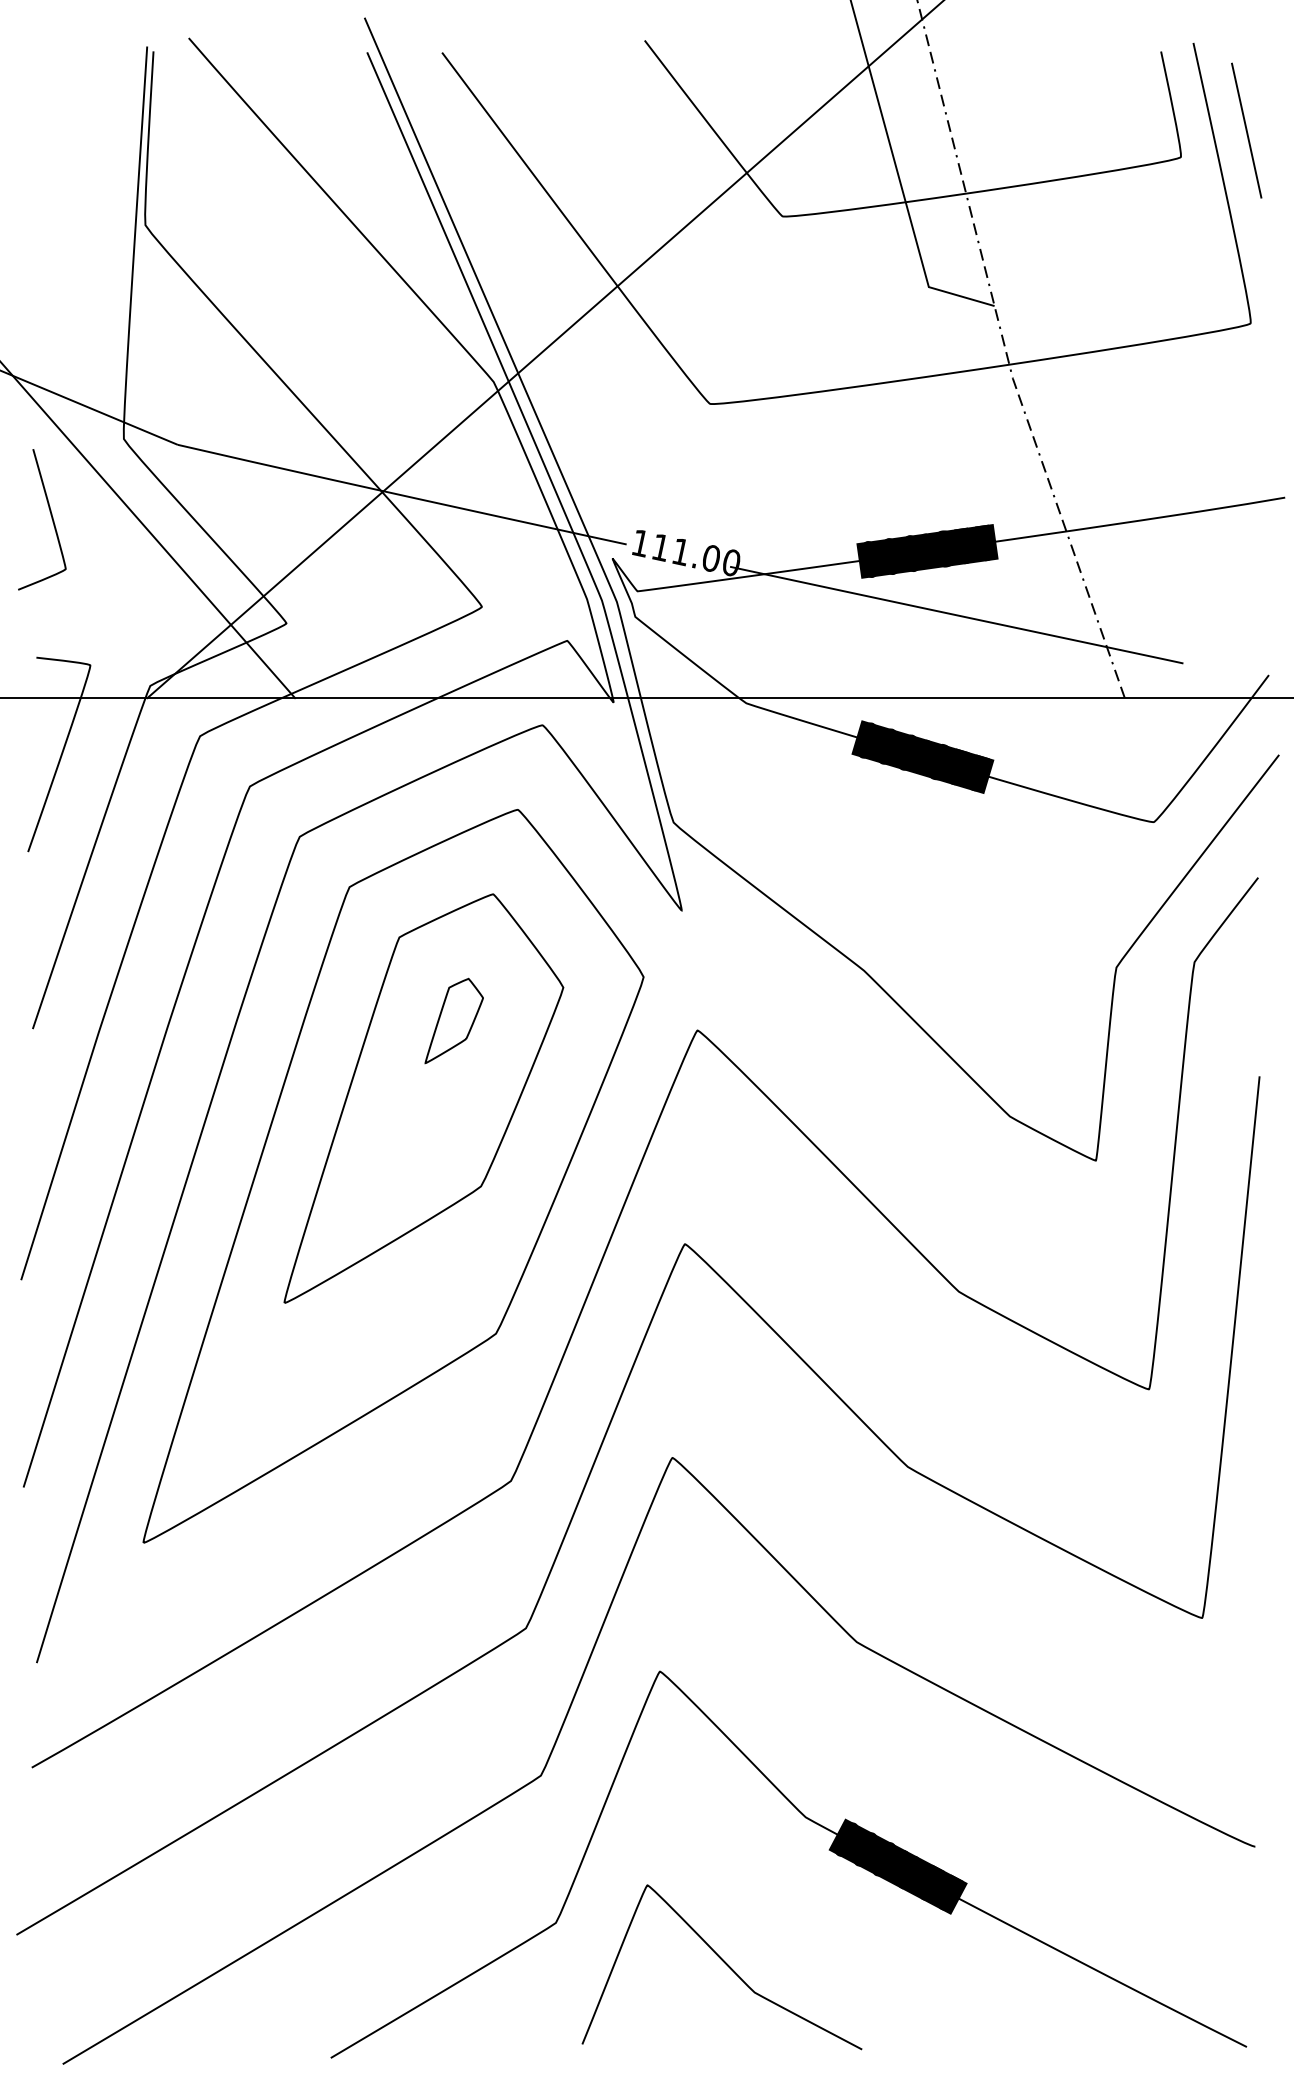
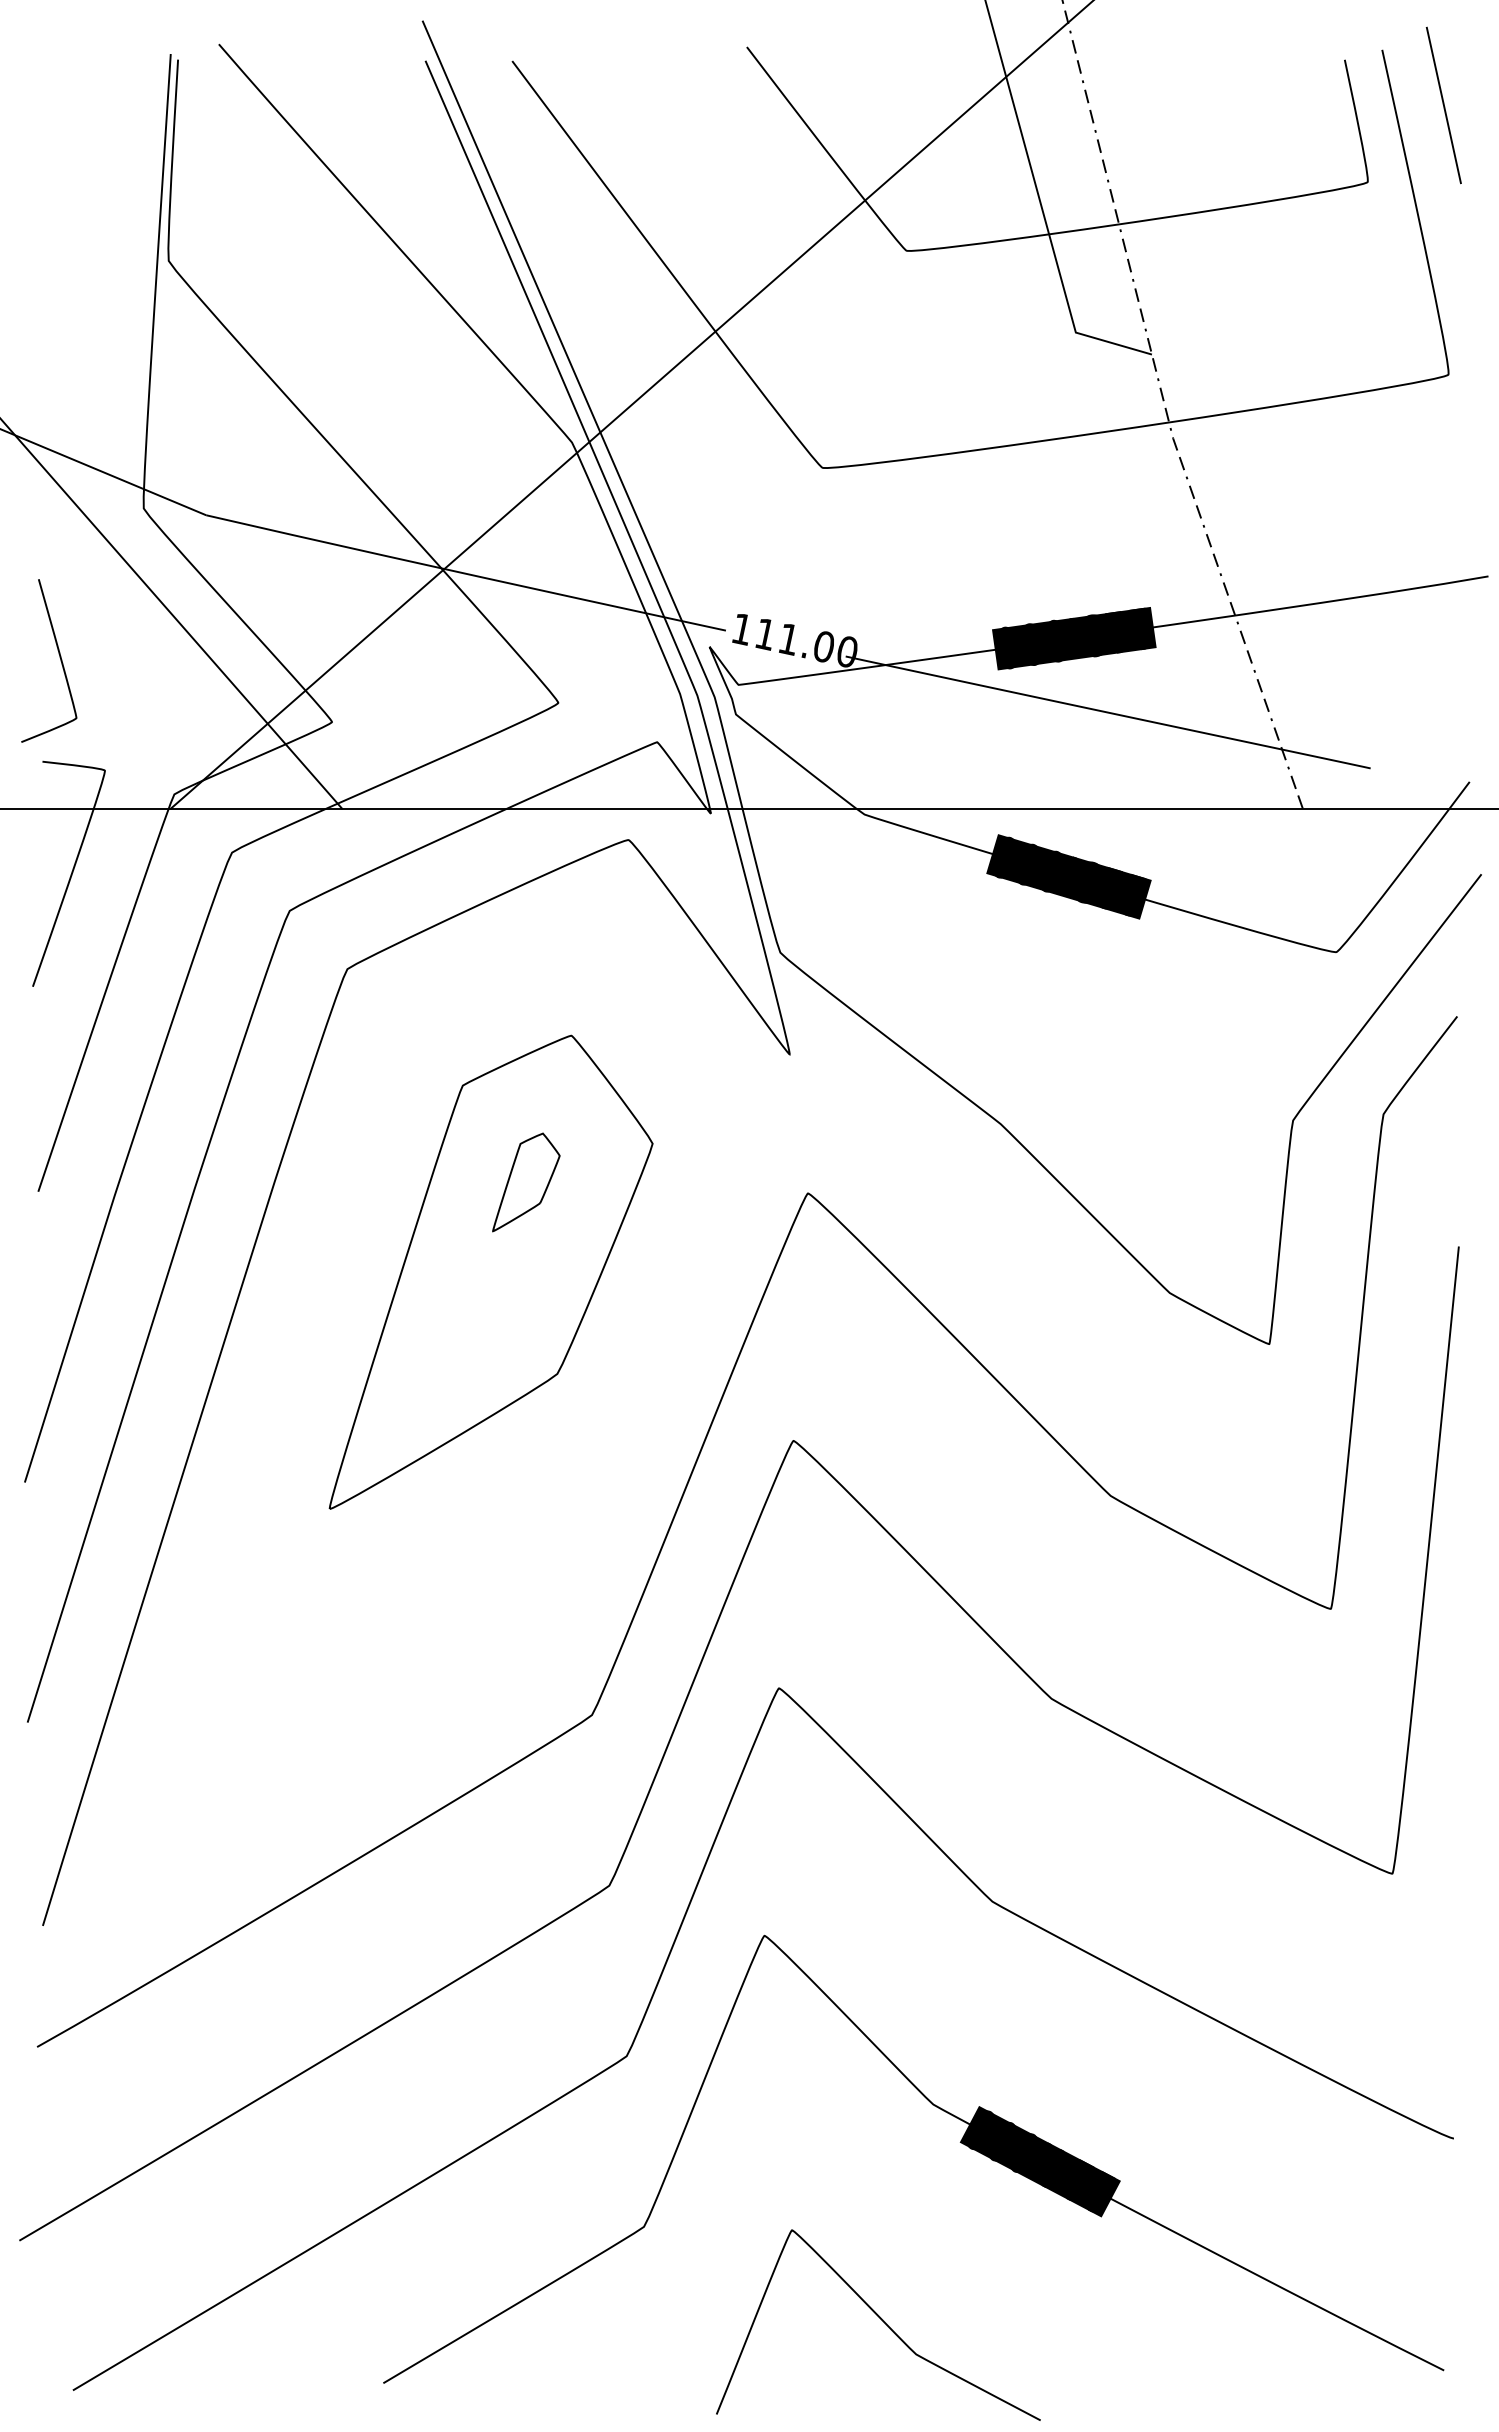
line: (1246, 130) -> (1443, 105), moved
curve: (51, 516) -> (59, 657), moved
part: (393, 1176) -> (455, 1362), removed
curve: (724, 1963) -> (881, 2320), moved

